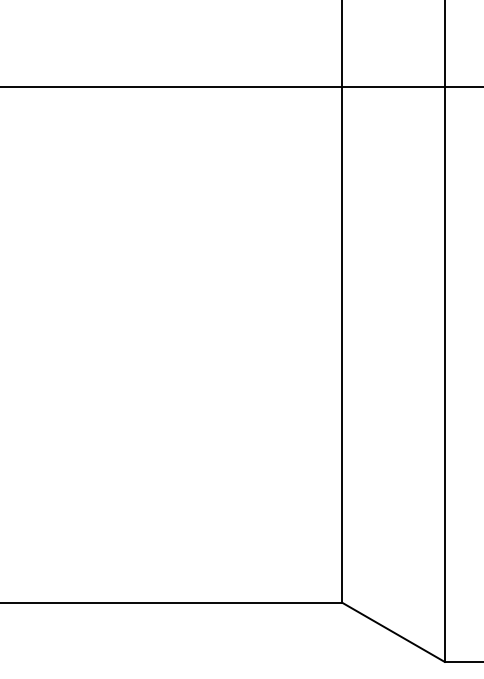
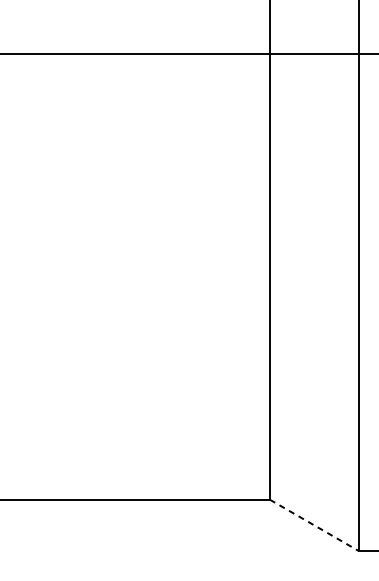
line: (393, 632) -> (314, 525), solid -> dashed

